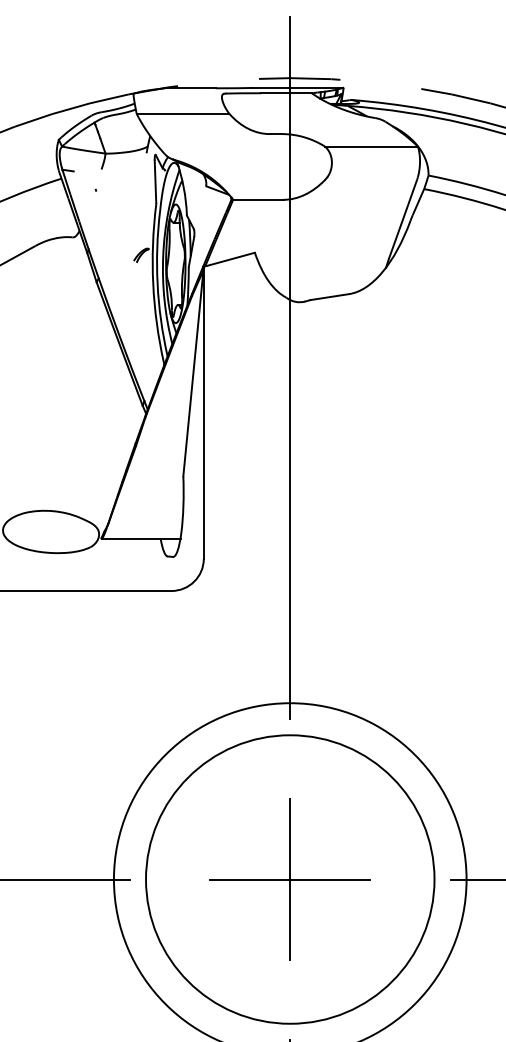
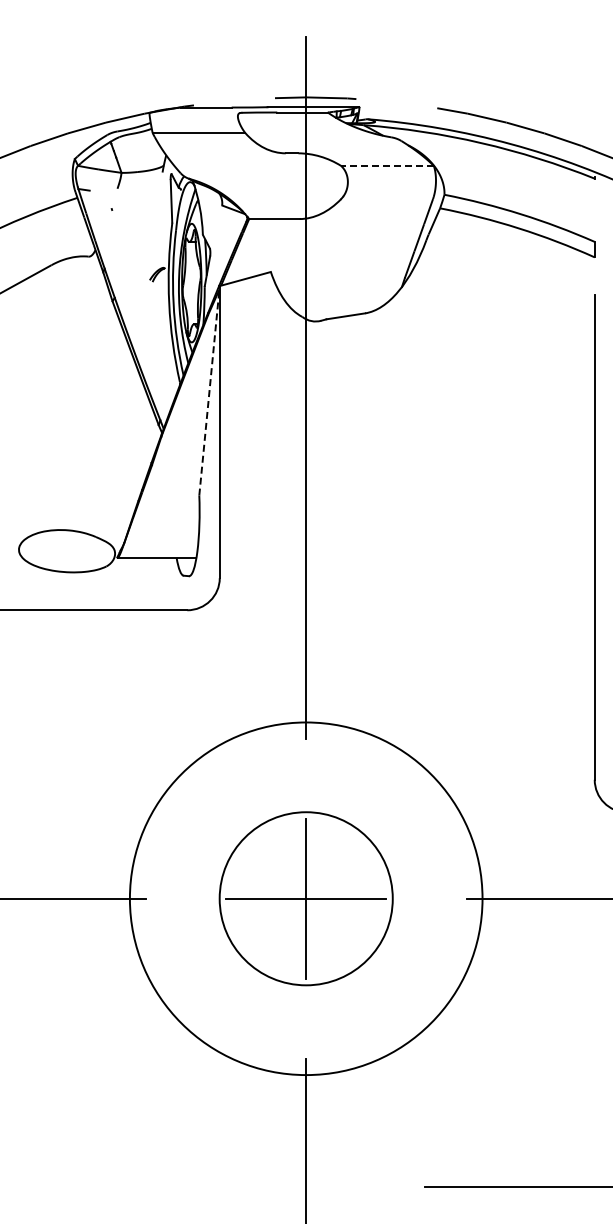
line: (371, 146) -> (387, 165), solid -> dashed
line: (193, 371) -> (209, 390), solid -> dashed
circle: (289, 879) -> (305, 898), size x0.6

